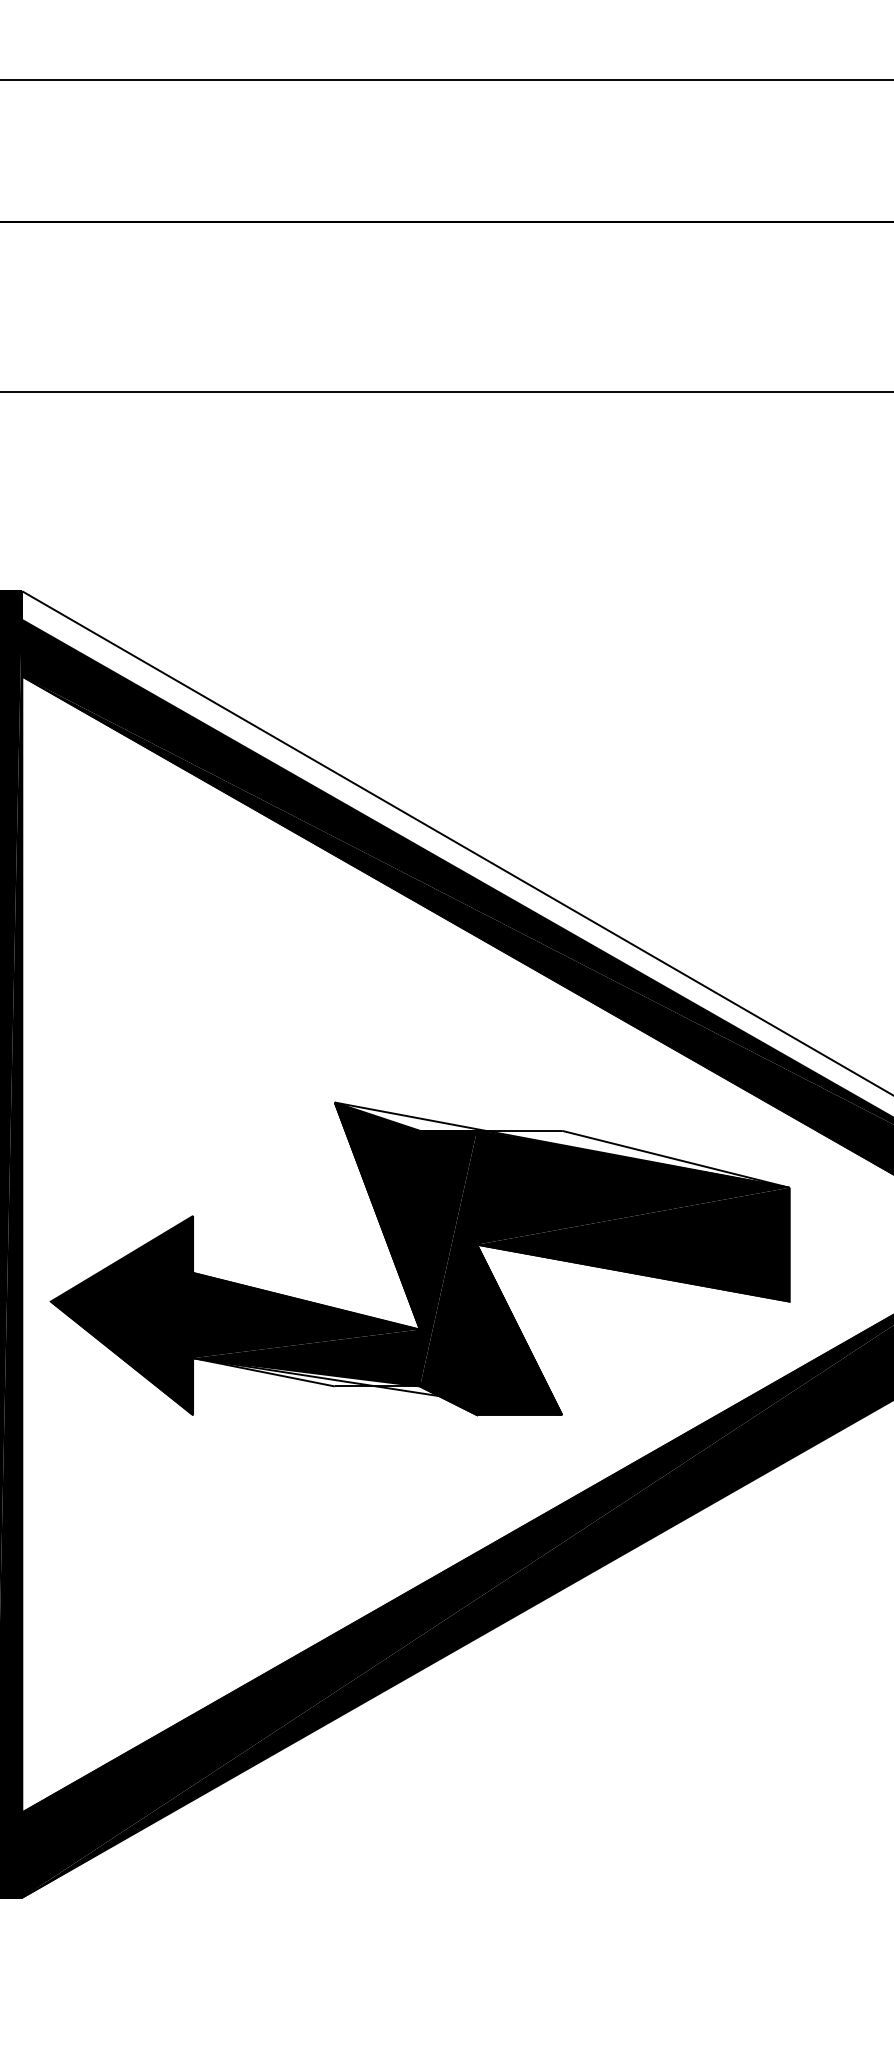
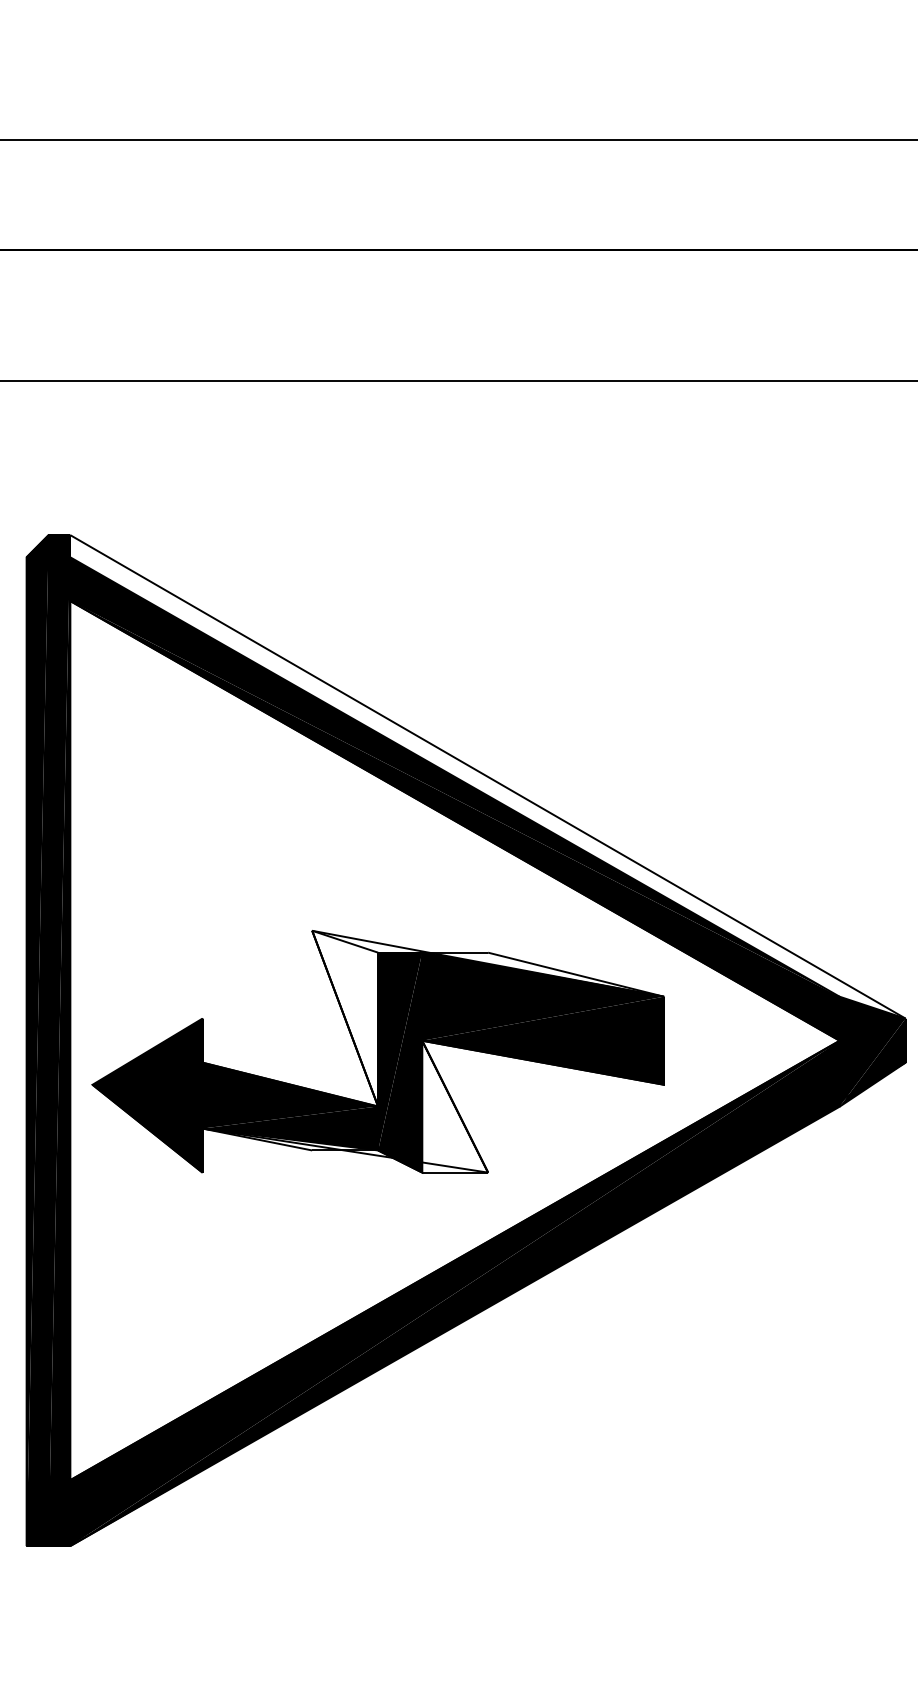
fill: (377, 1215) -> (345, 1018), removed
fill: (520, 1329) -> (455, 1106), removed

